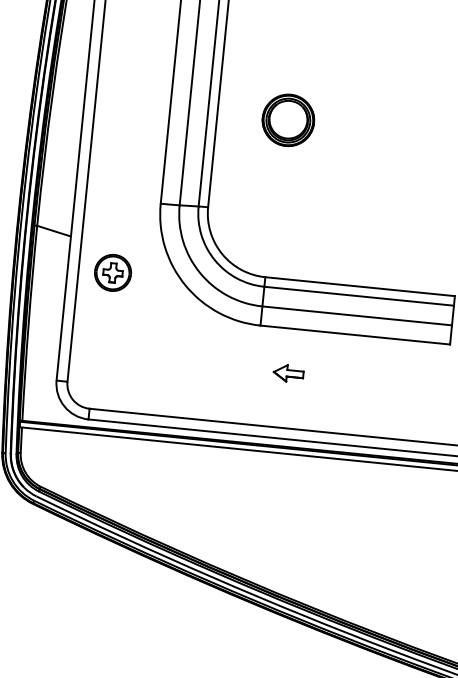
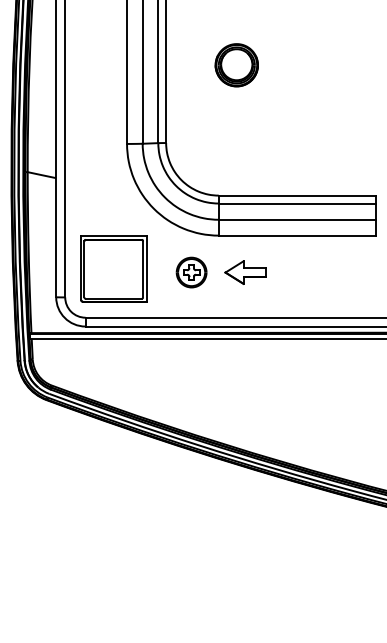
part: (288, 120) -> (236, 65), moved
part: (112, 272) -> (191, 272), moved
part: (129, 352) -> (113, 268), added
part: (288, 373) -> (245, 272), size x1.67

